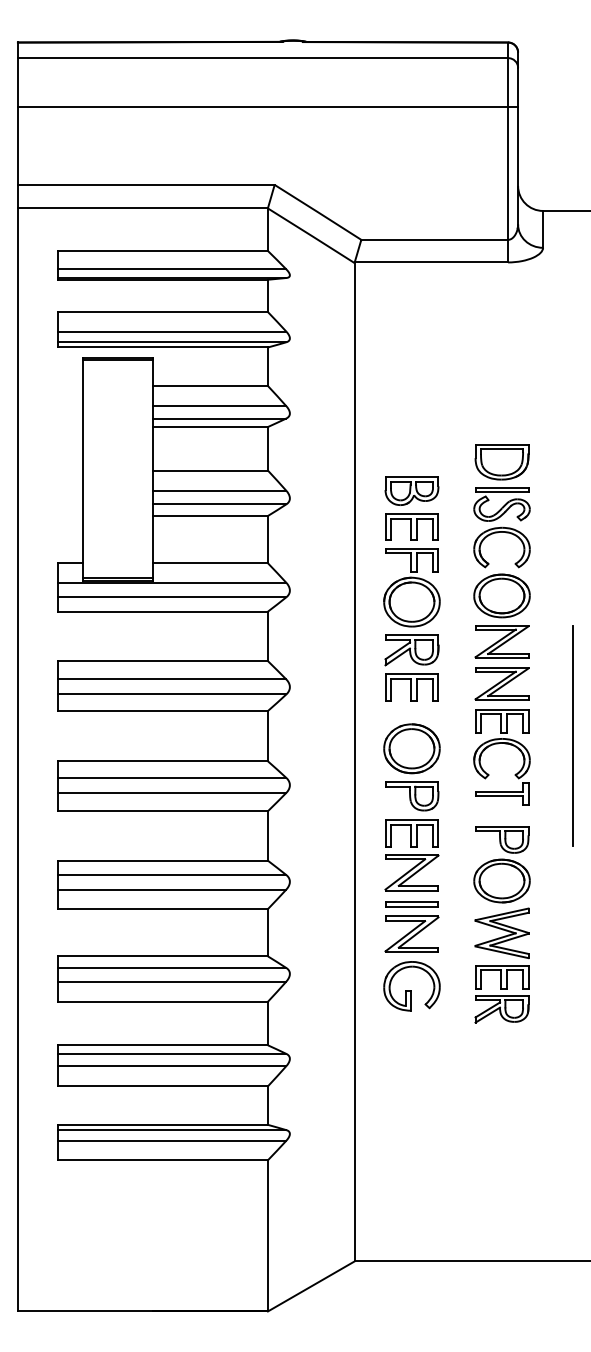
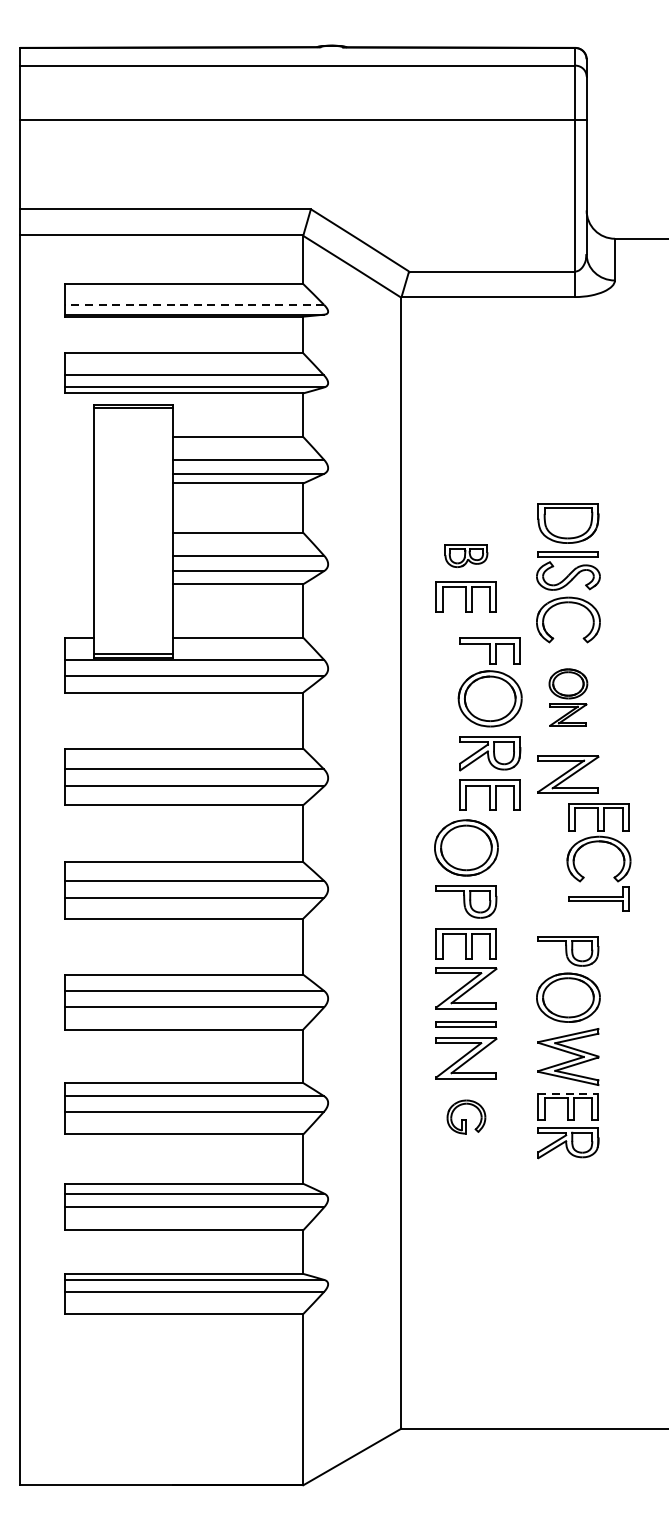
line: (171, 269) -> (194, 305), solid -> dashed
part: (411, 490) -> (465, 555), size x0.7
part: (501, 615) -> (567, 696), size x0.6
part: (411, 624) -> (489, 724), moved
line: (573, 736) -> (649, 834), removed
part: (498, 744) -> (595, 843), moved
line: (502, 965) -> (568, 1093), solid -> dashed
part: (411, 986) -> (465, 1117), size x0.6

